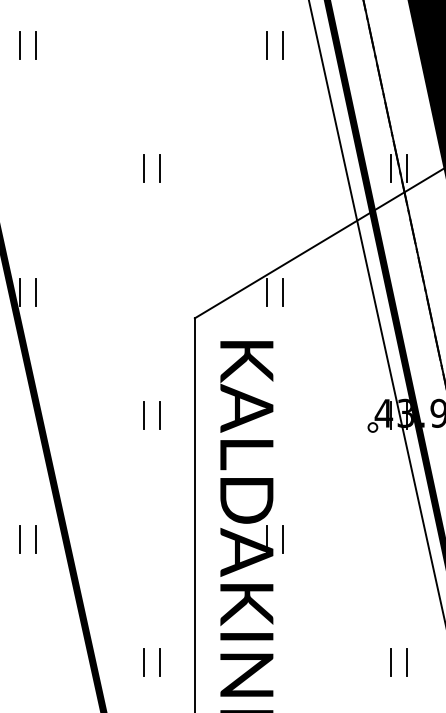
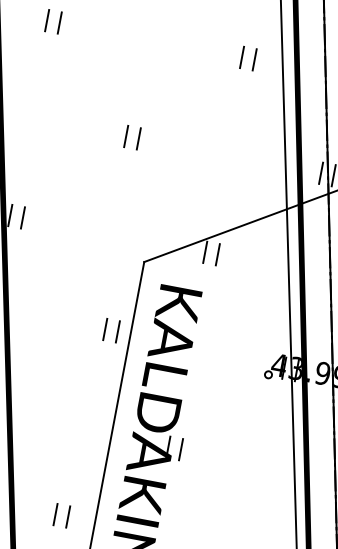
part: (144, 415) -> (105, 329), moved
part: (144, 662) -> (56, 514), moved

